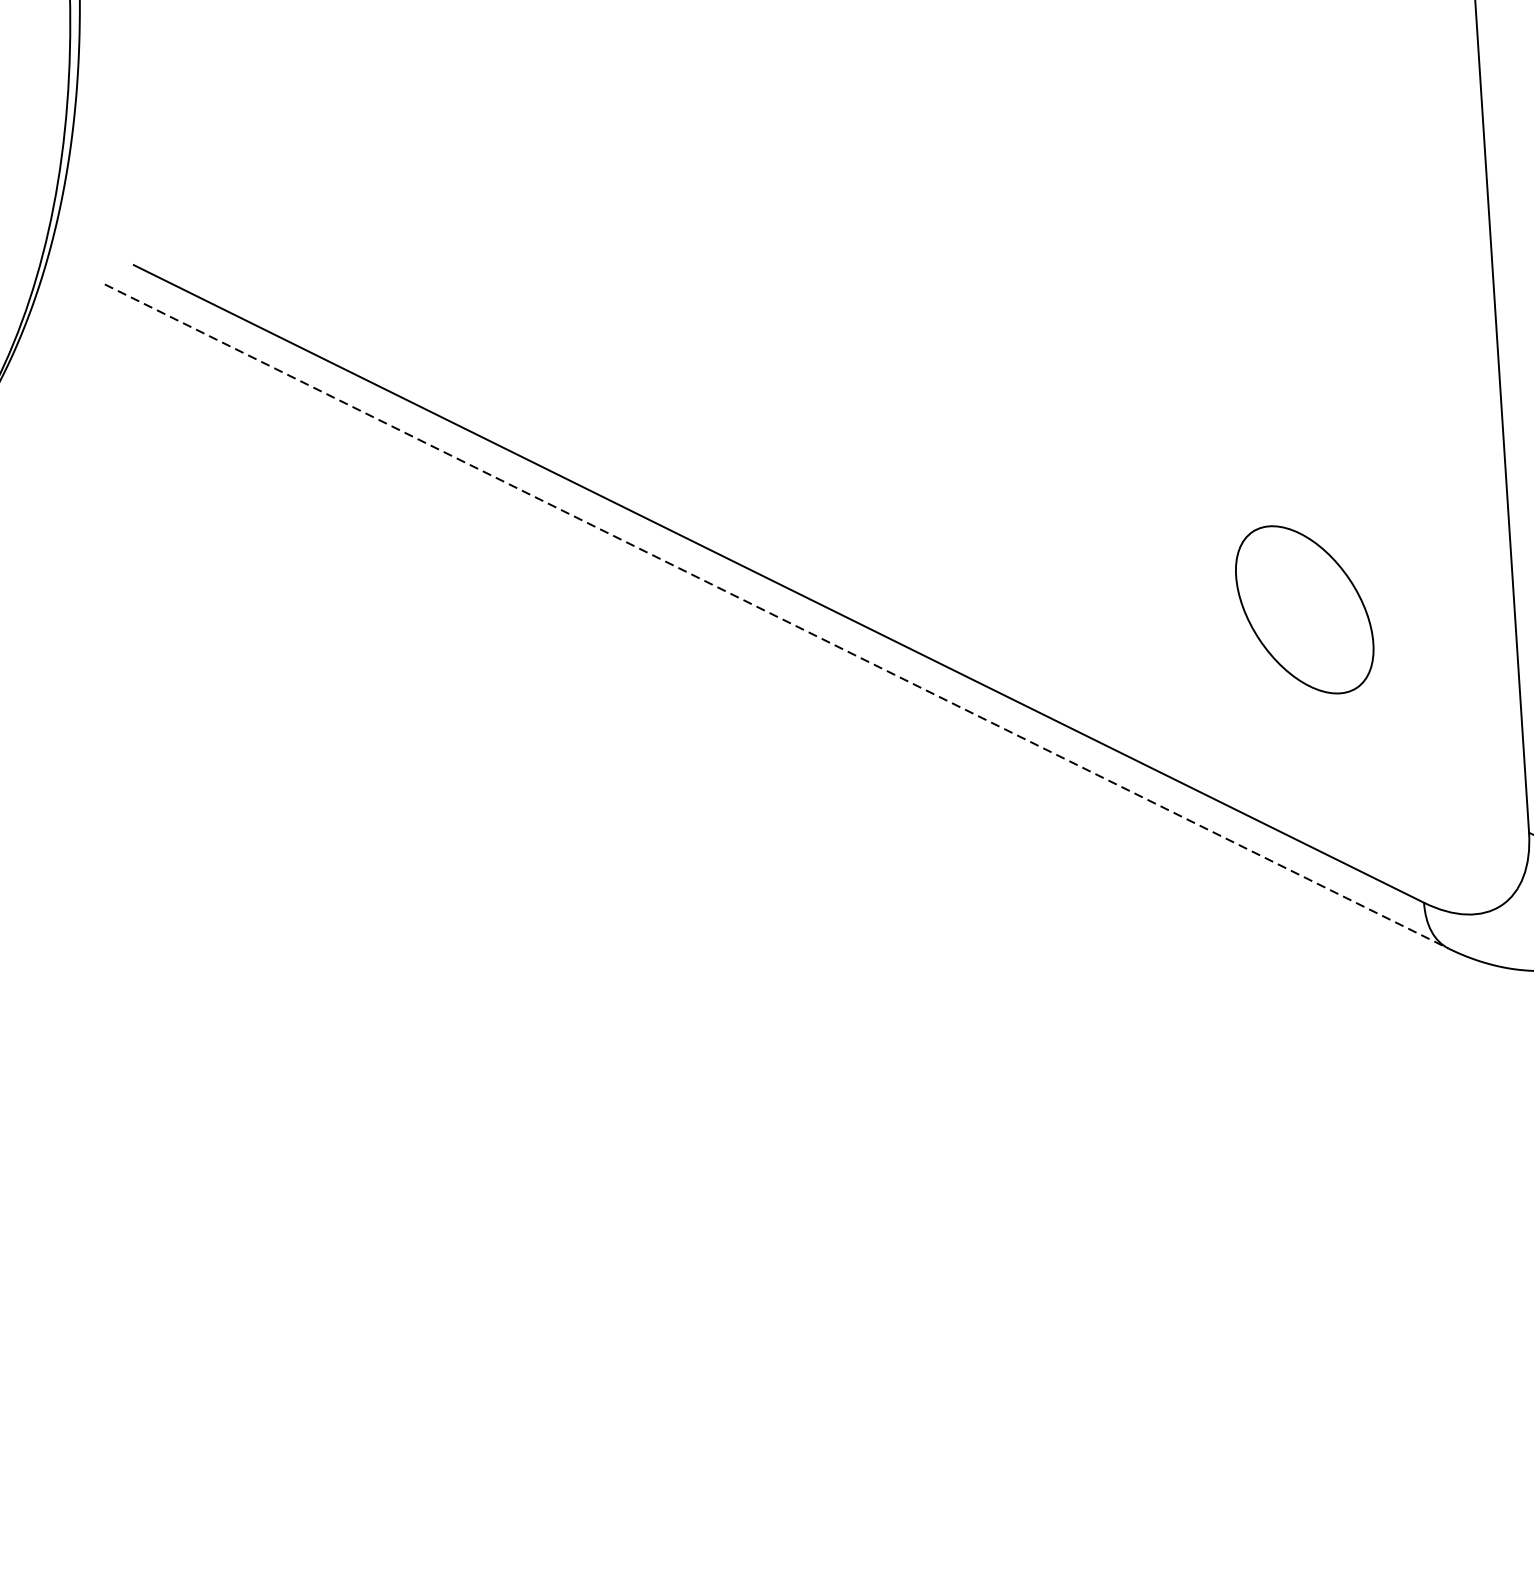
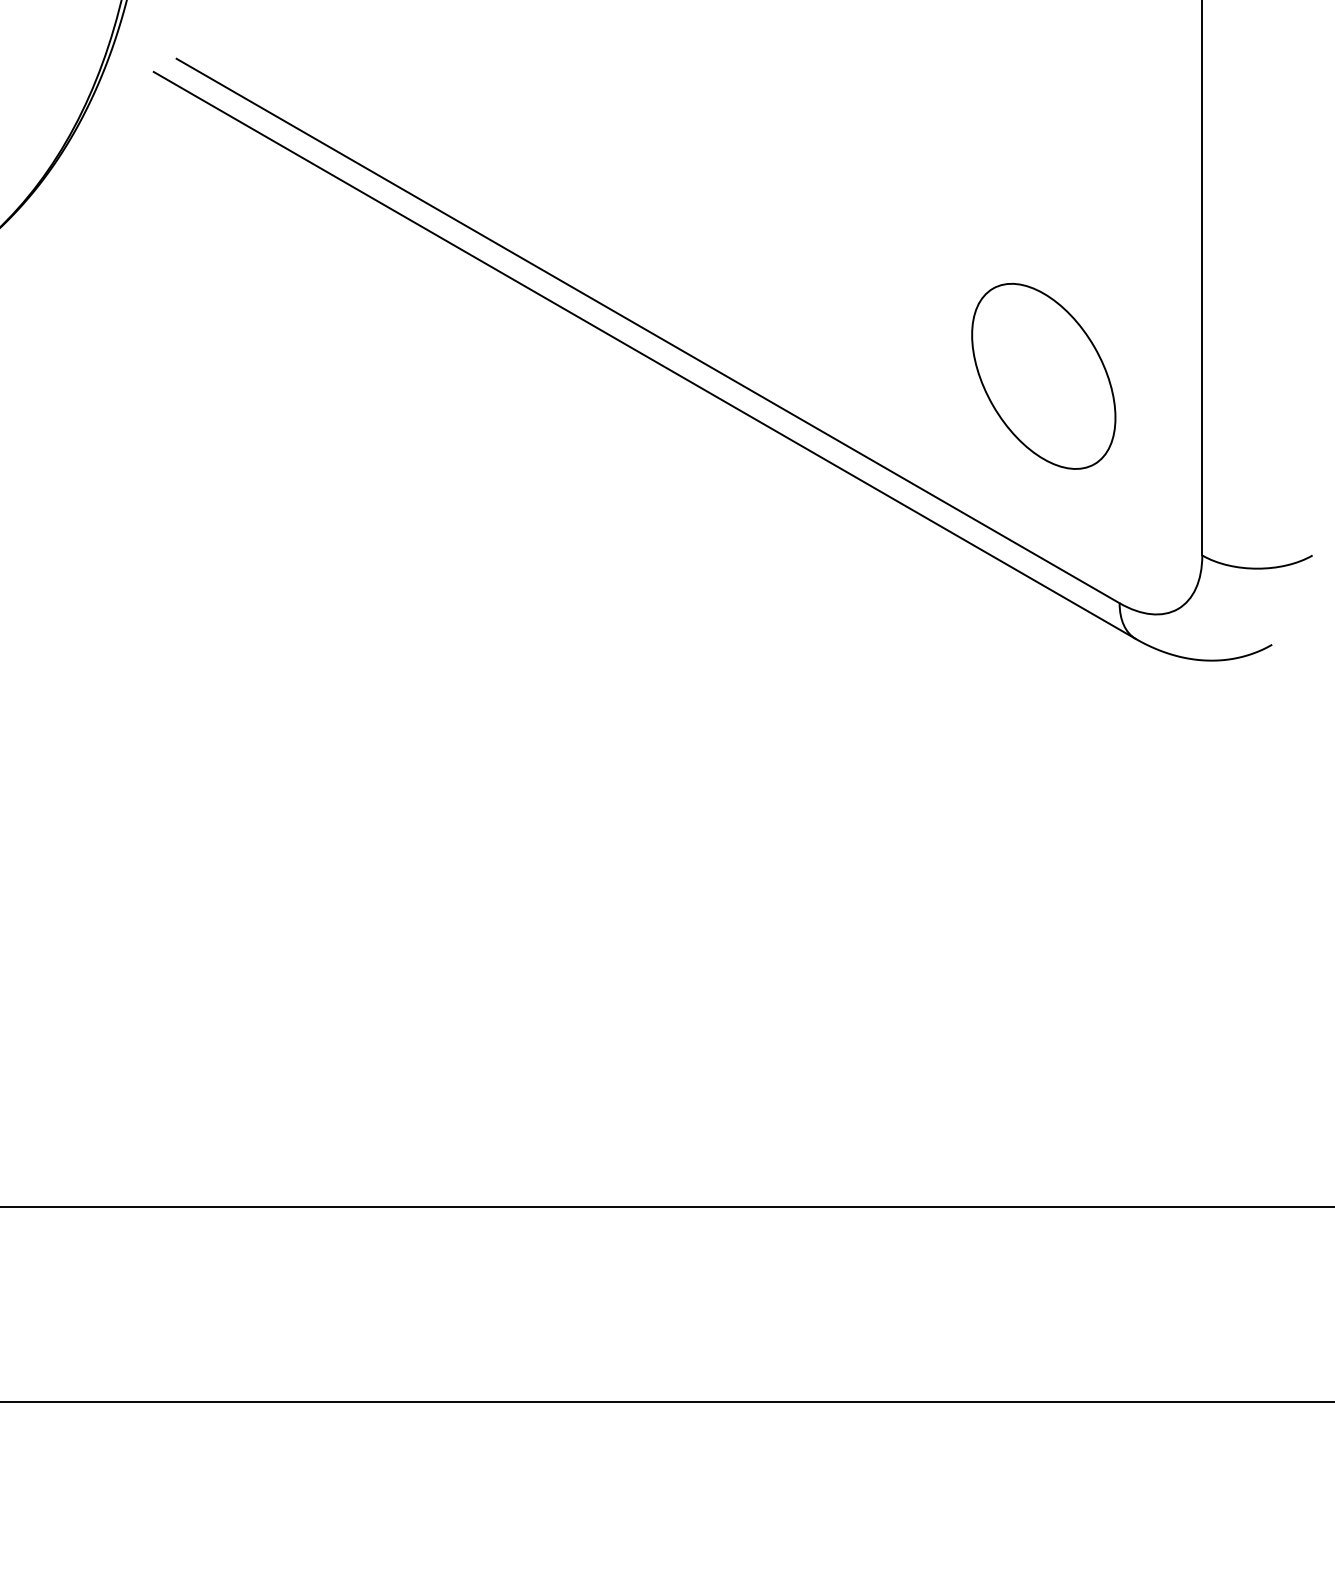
part: (1304, 608) -> (1043, 375), size x1.43
line: (776, 616) -> (644, 355), dashed -> solid

